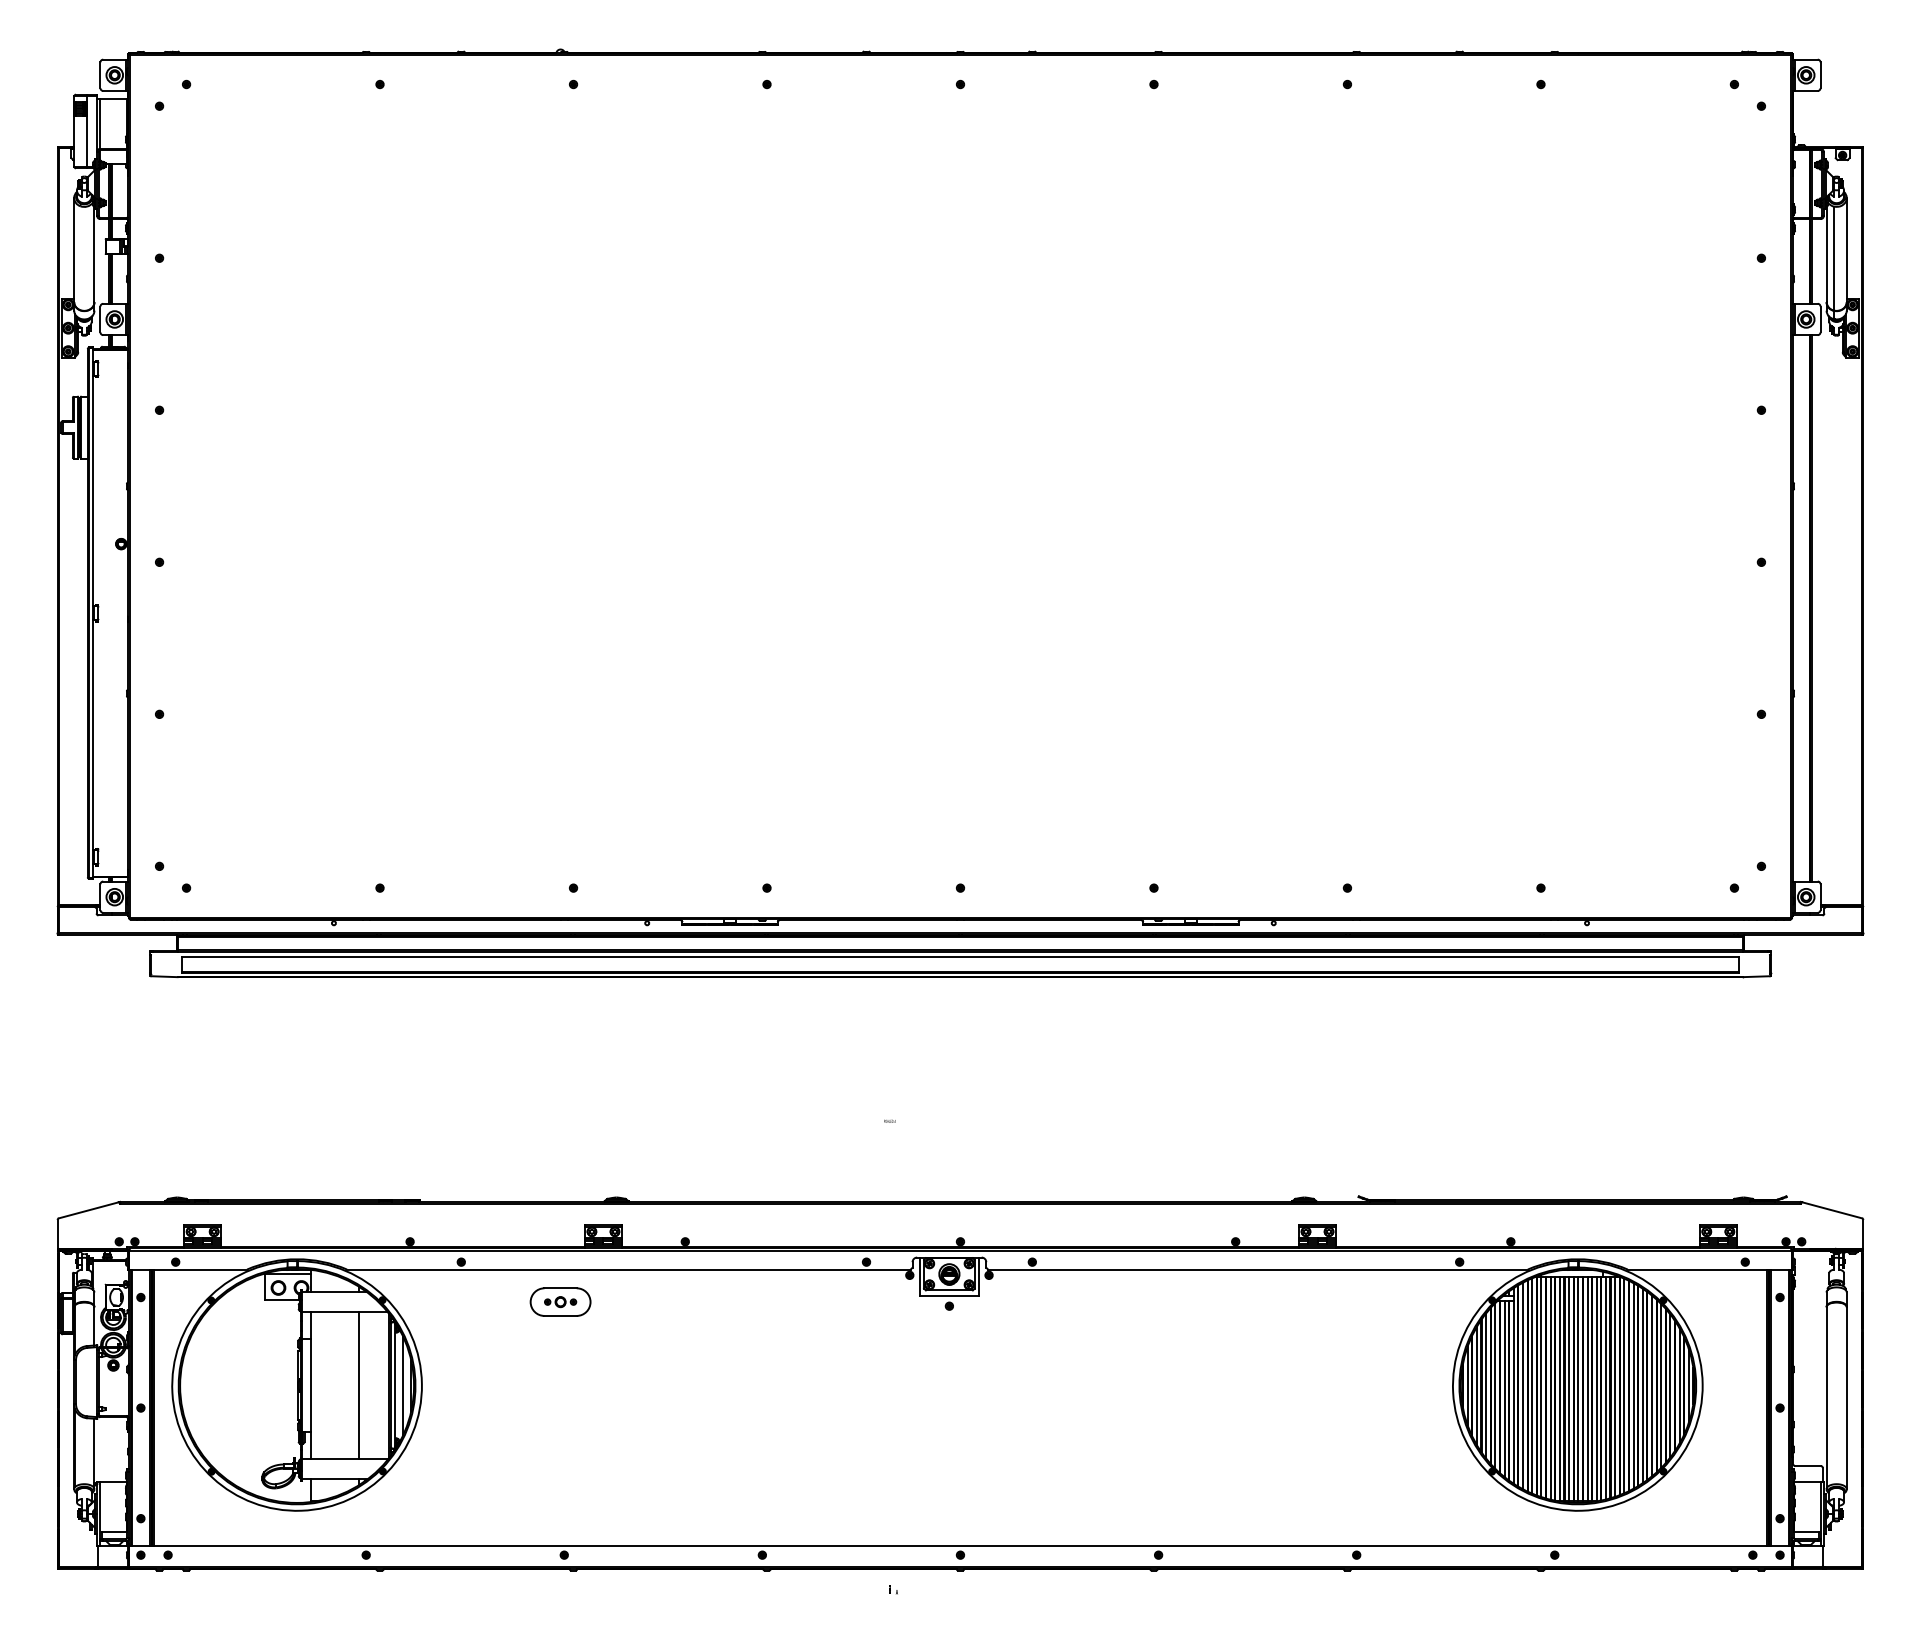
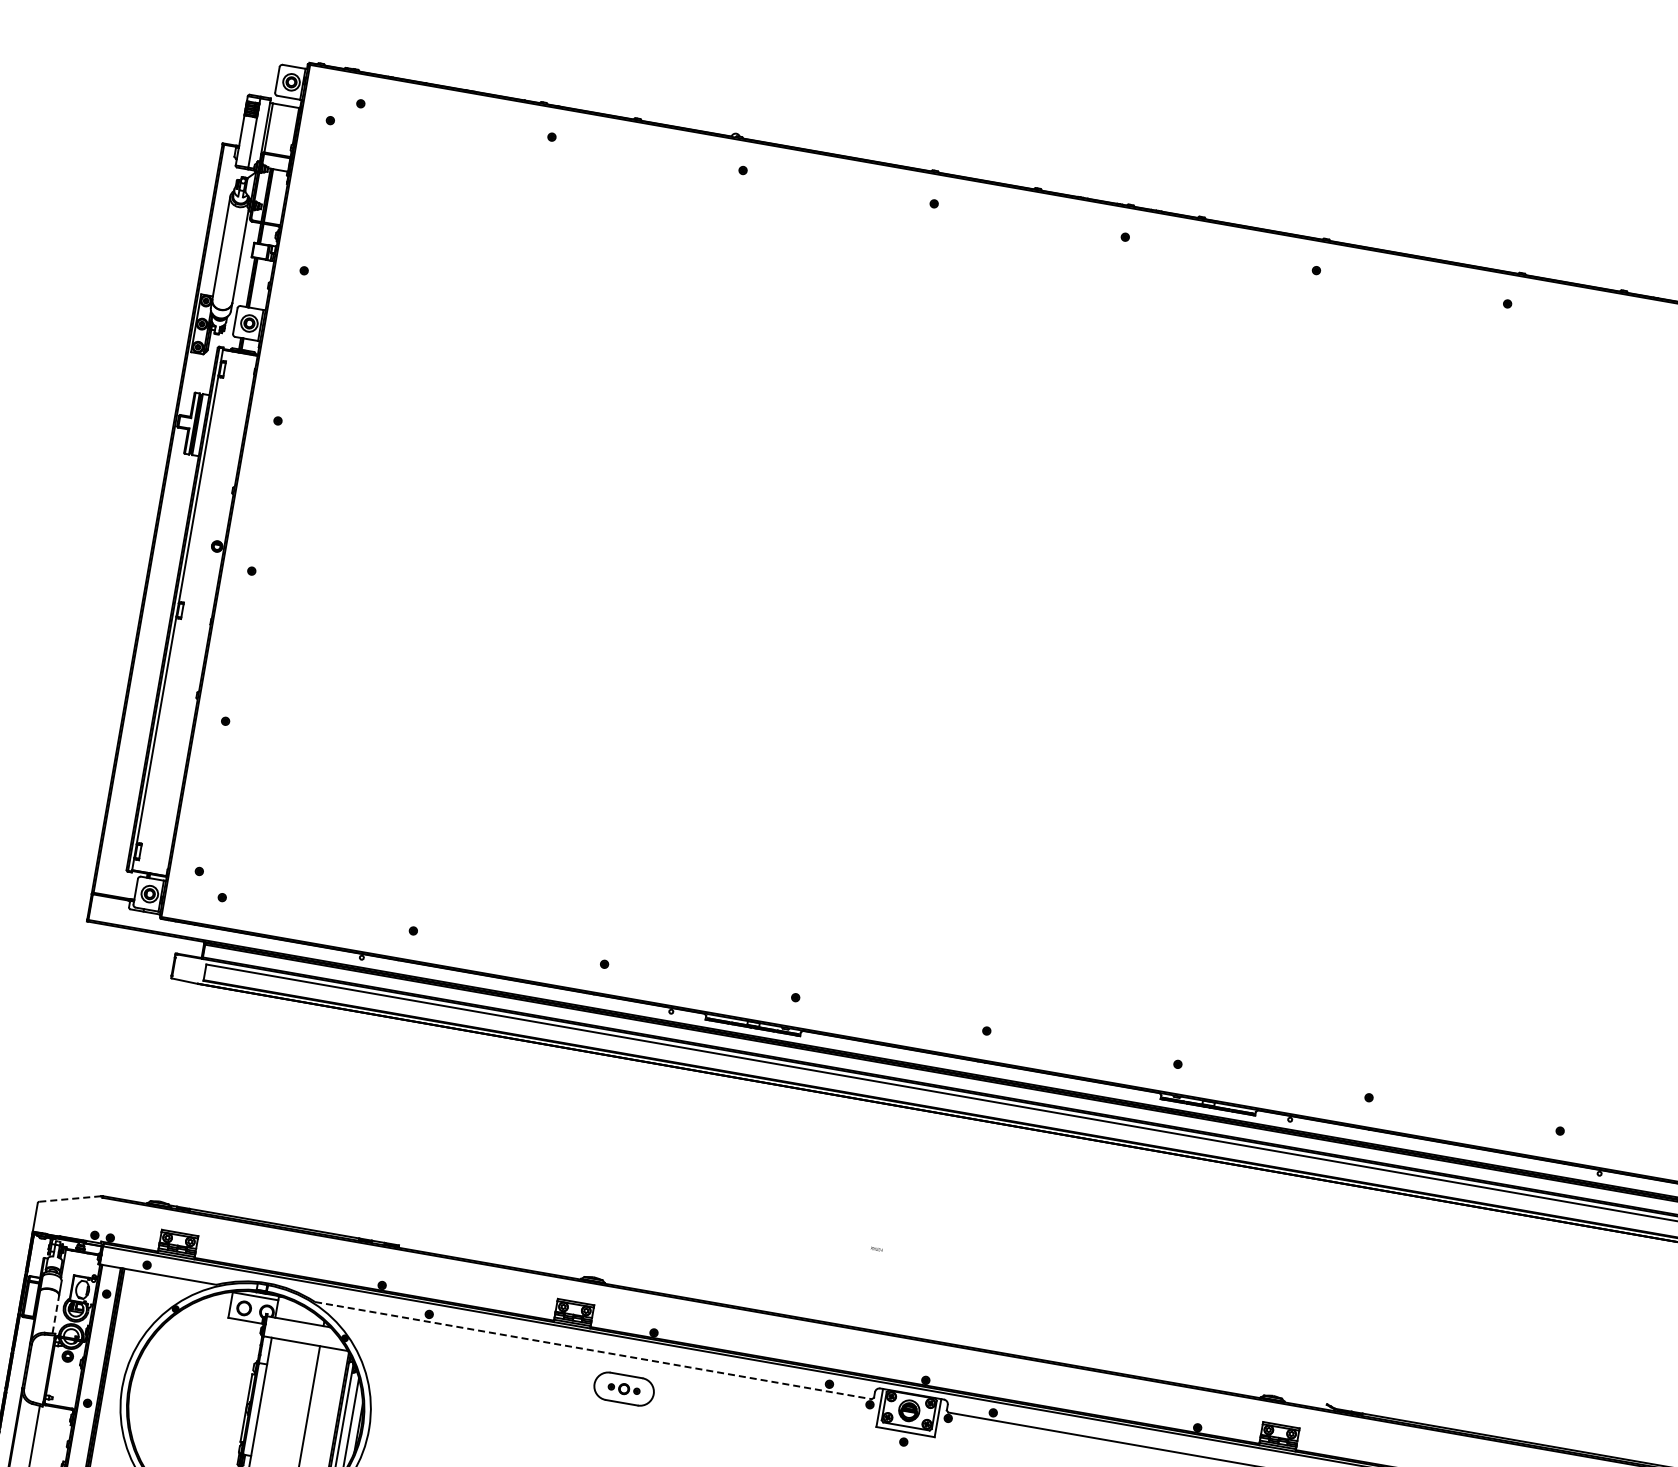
line: (88, 1210) -> (69, 1199), solid -> dashed
line: (628, 1269) -> (593, 1350), solid -> dashed
part: (560, 1301) -> (624, 1388), moved
line: (94, 1325) -> (56, 1313), solid -> dashed

